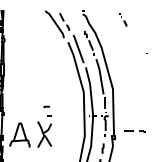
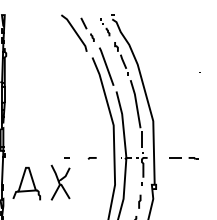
part: (123, 20) -> (105, 27), moved
line: (46, 107) -> (91, 158), moved
part: (135, 131) -> (183, 158), moved

